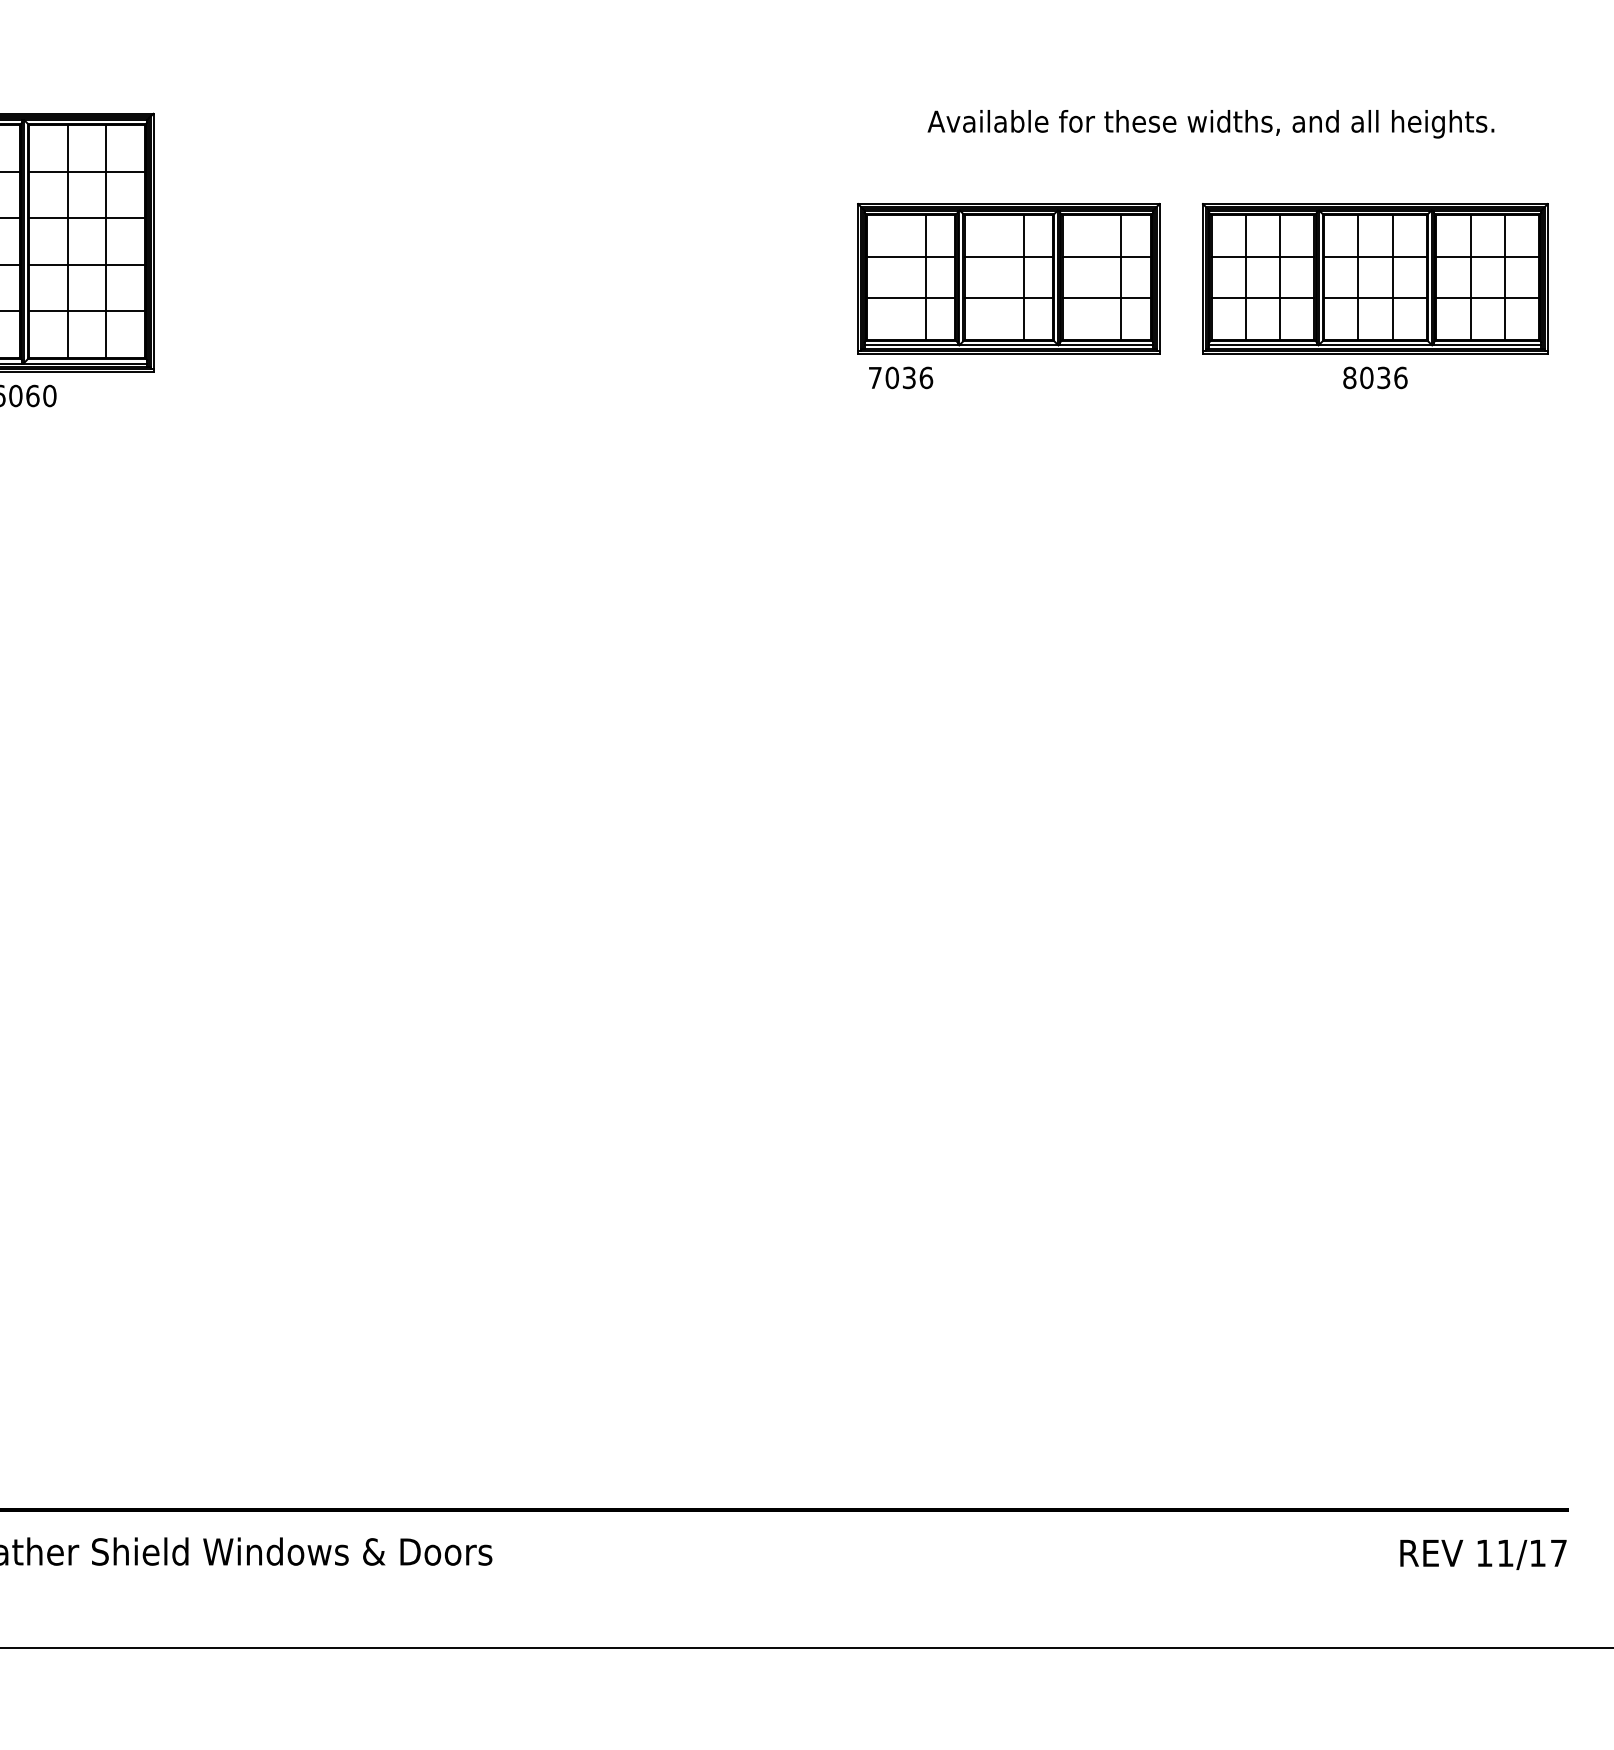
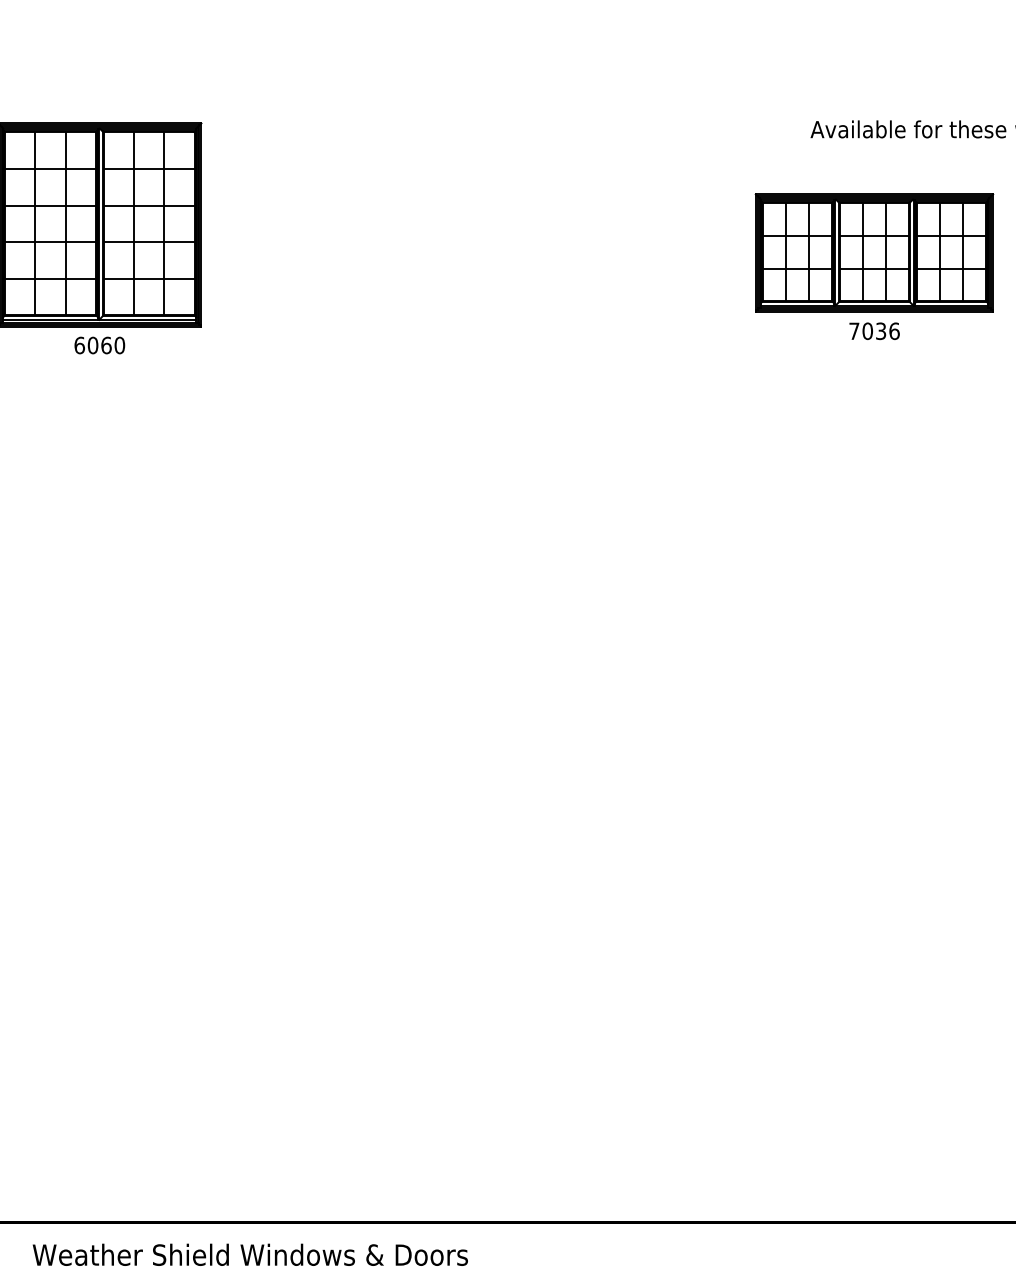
line: (896, 277) -> (786, 252), added
line: (994, 277) -> (863, 252), added
line: (1092, 277) -> (940, 252), added
text: (901, 377) -> (874, 330), moved

